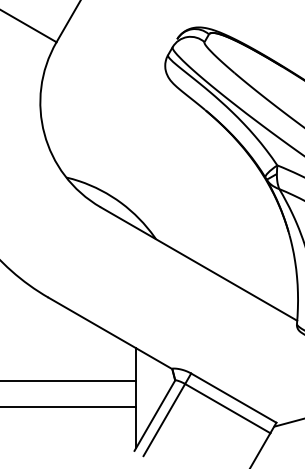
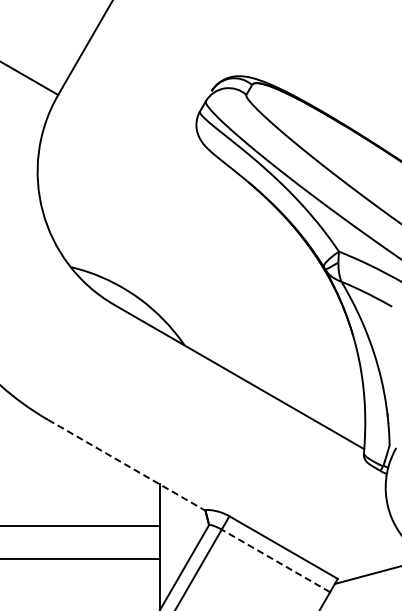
line: (110, 333) -> (126, 465), solid -> dashed
line: (227, 408) -> (275, 560), solid -> dashed

